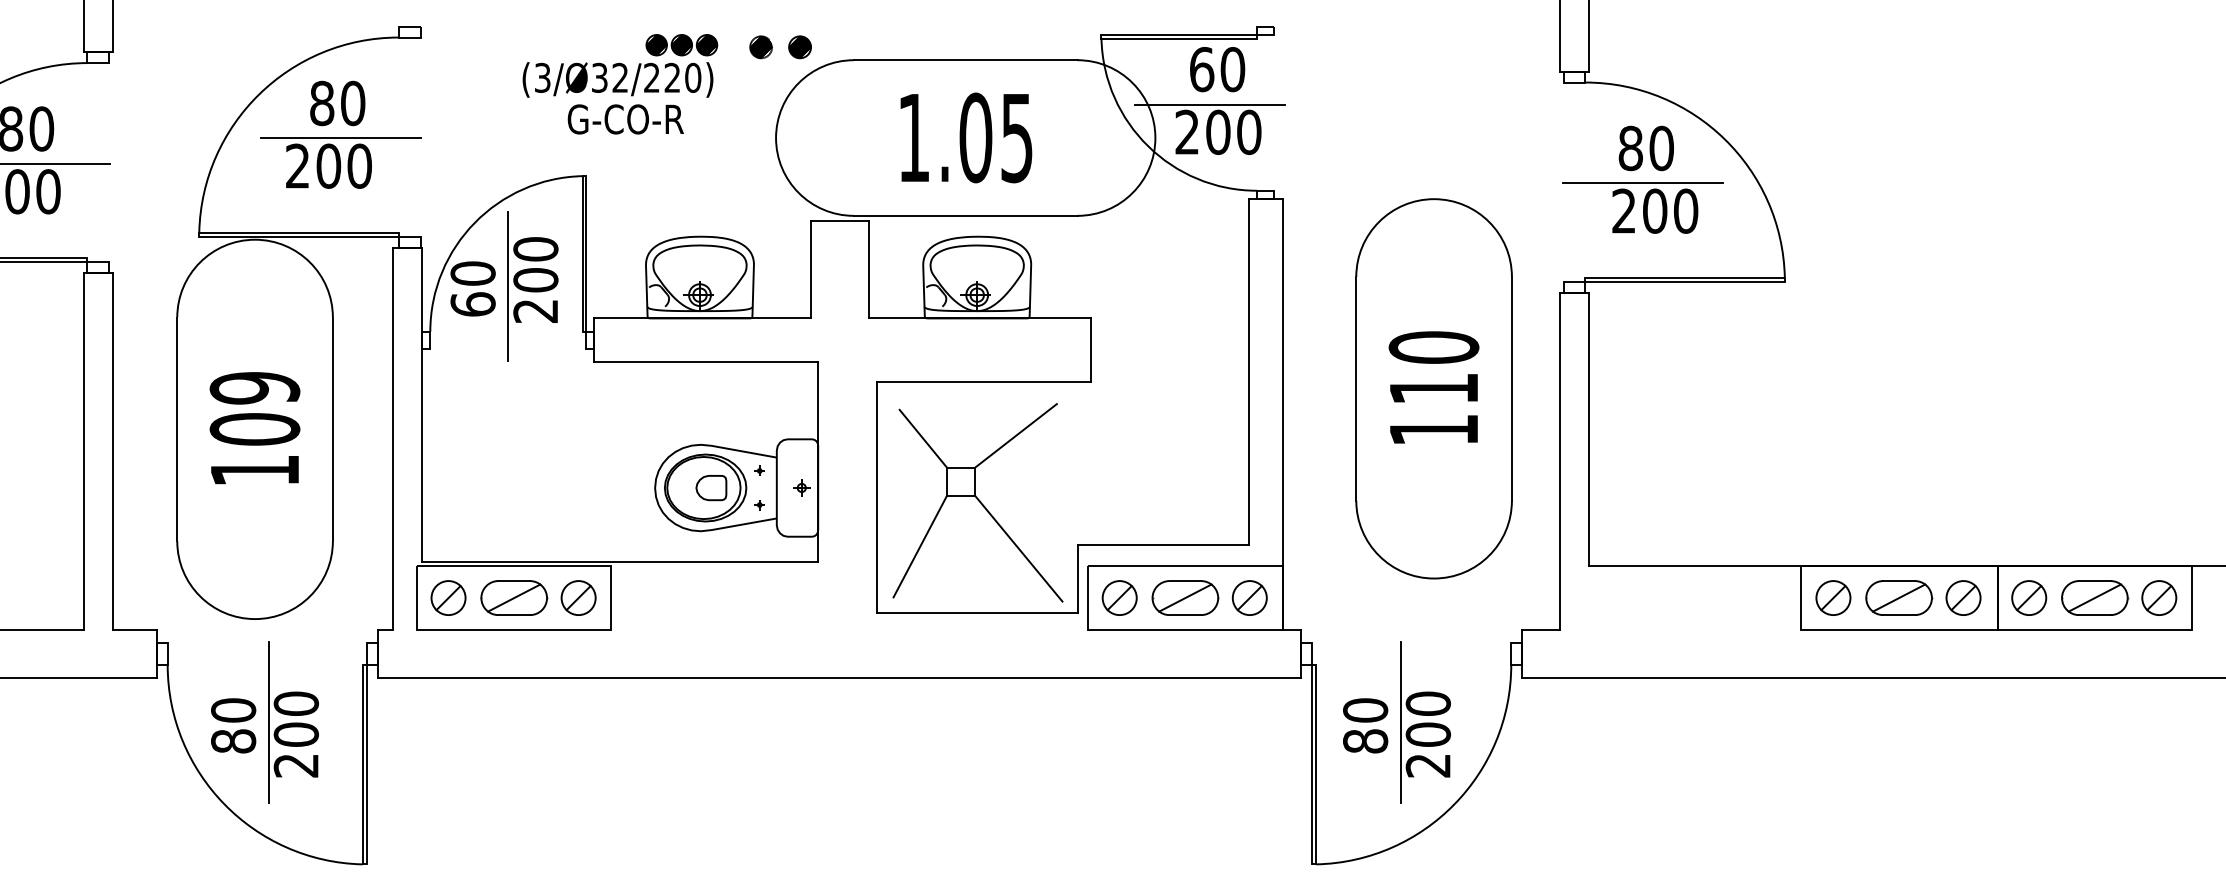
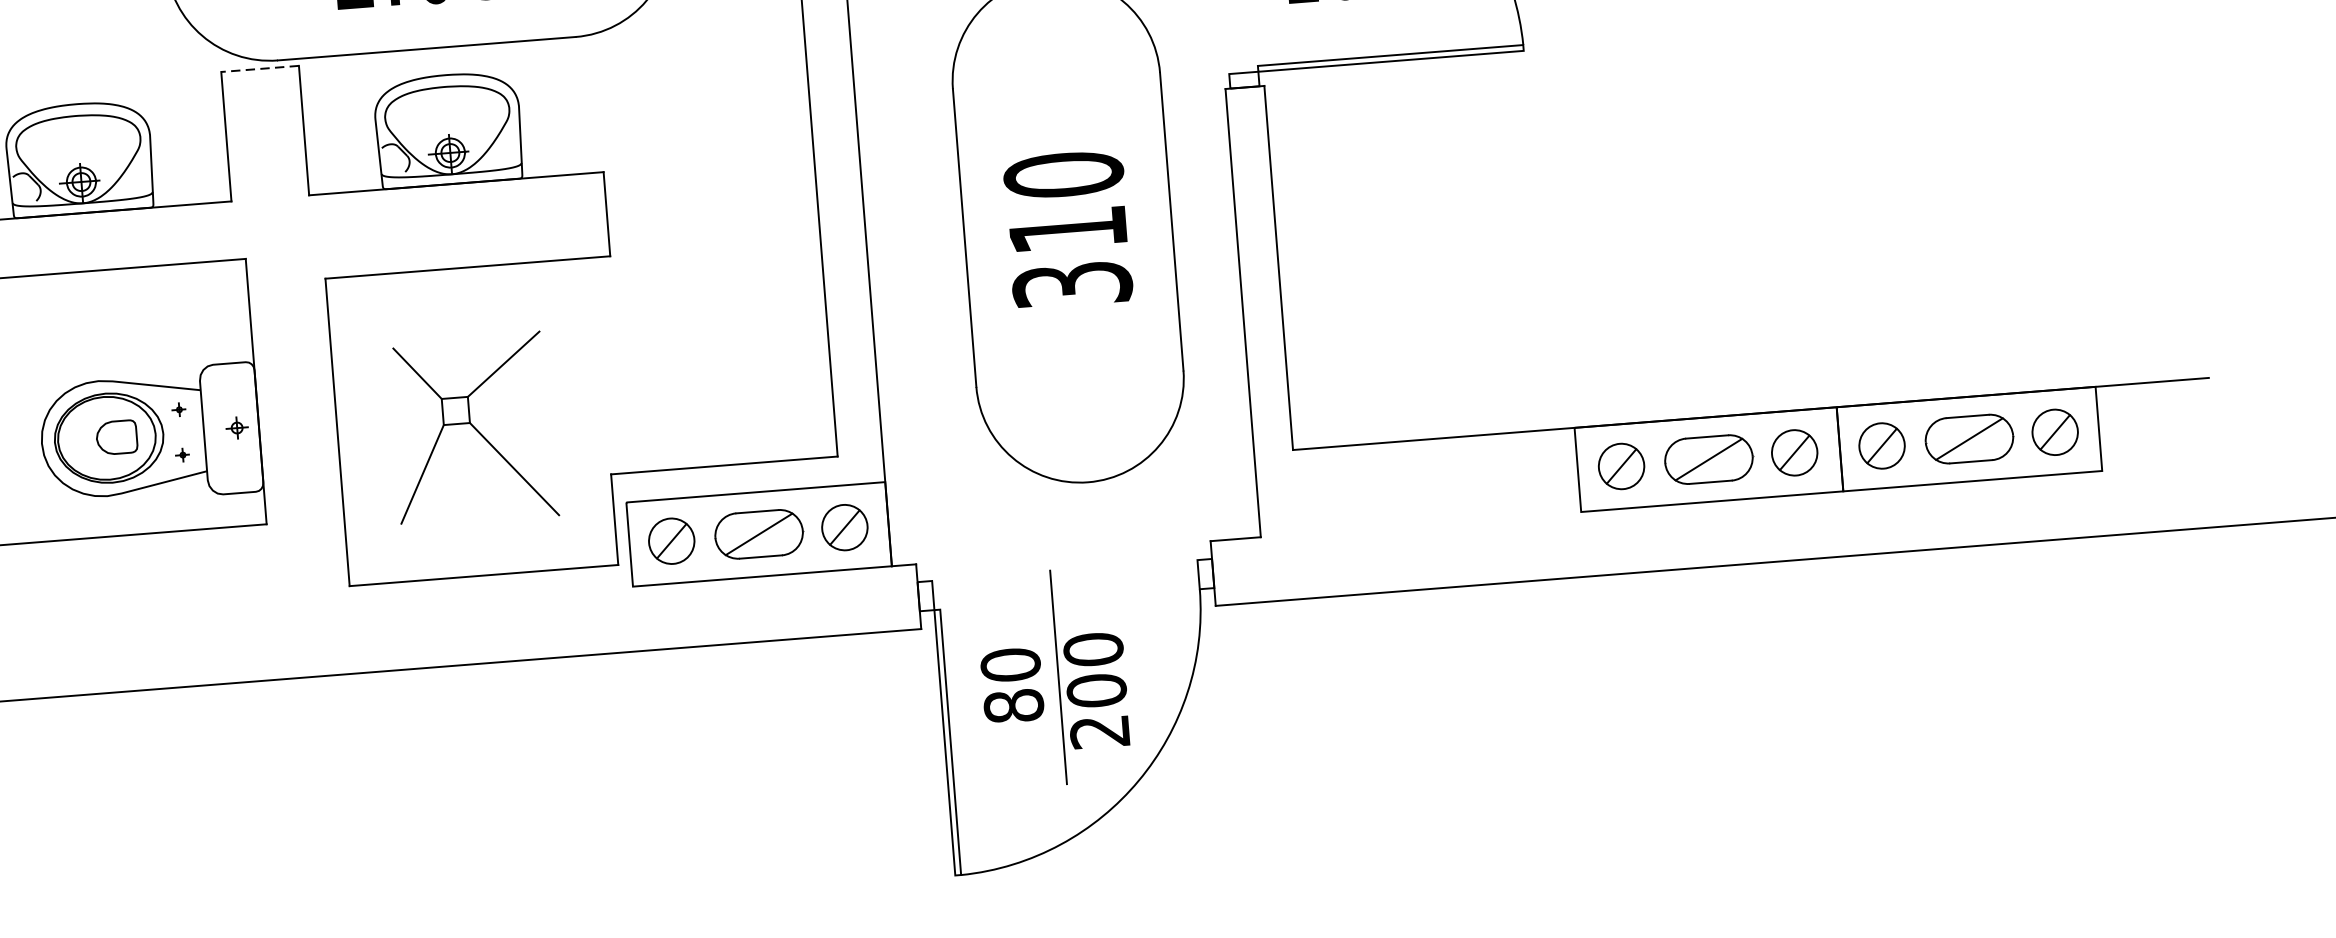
line: (839, 221) -> (259, 69), solid -> dashed
text: (1433, 429) -> (1071, 284), 110 -> 310
part: (977, 502) -> (472, 428), size x0.7

